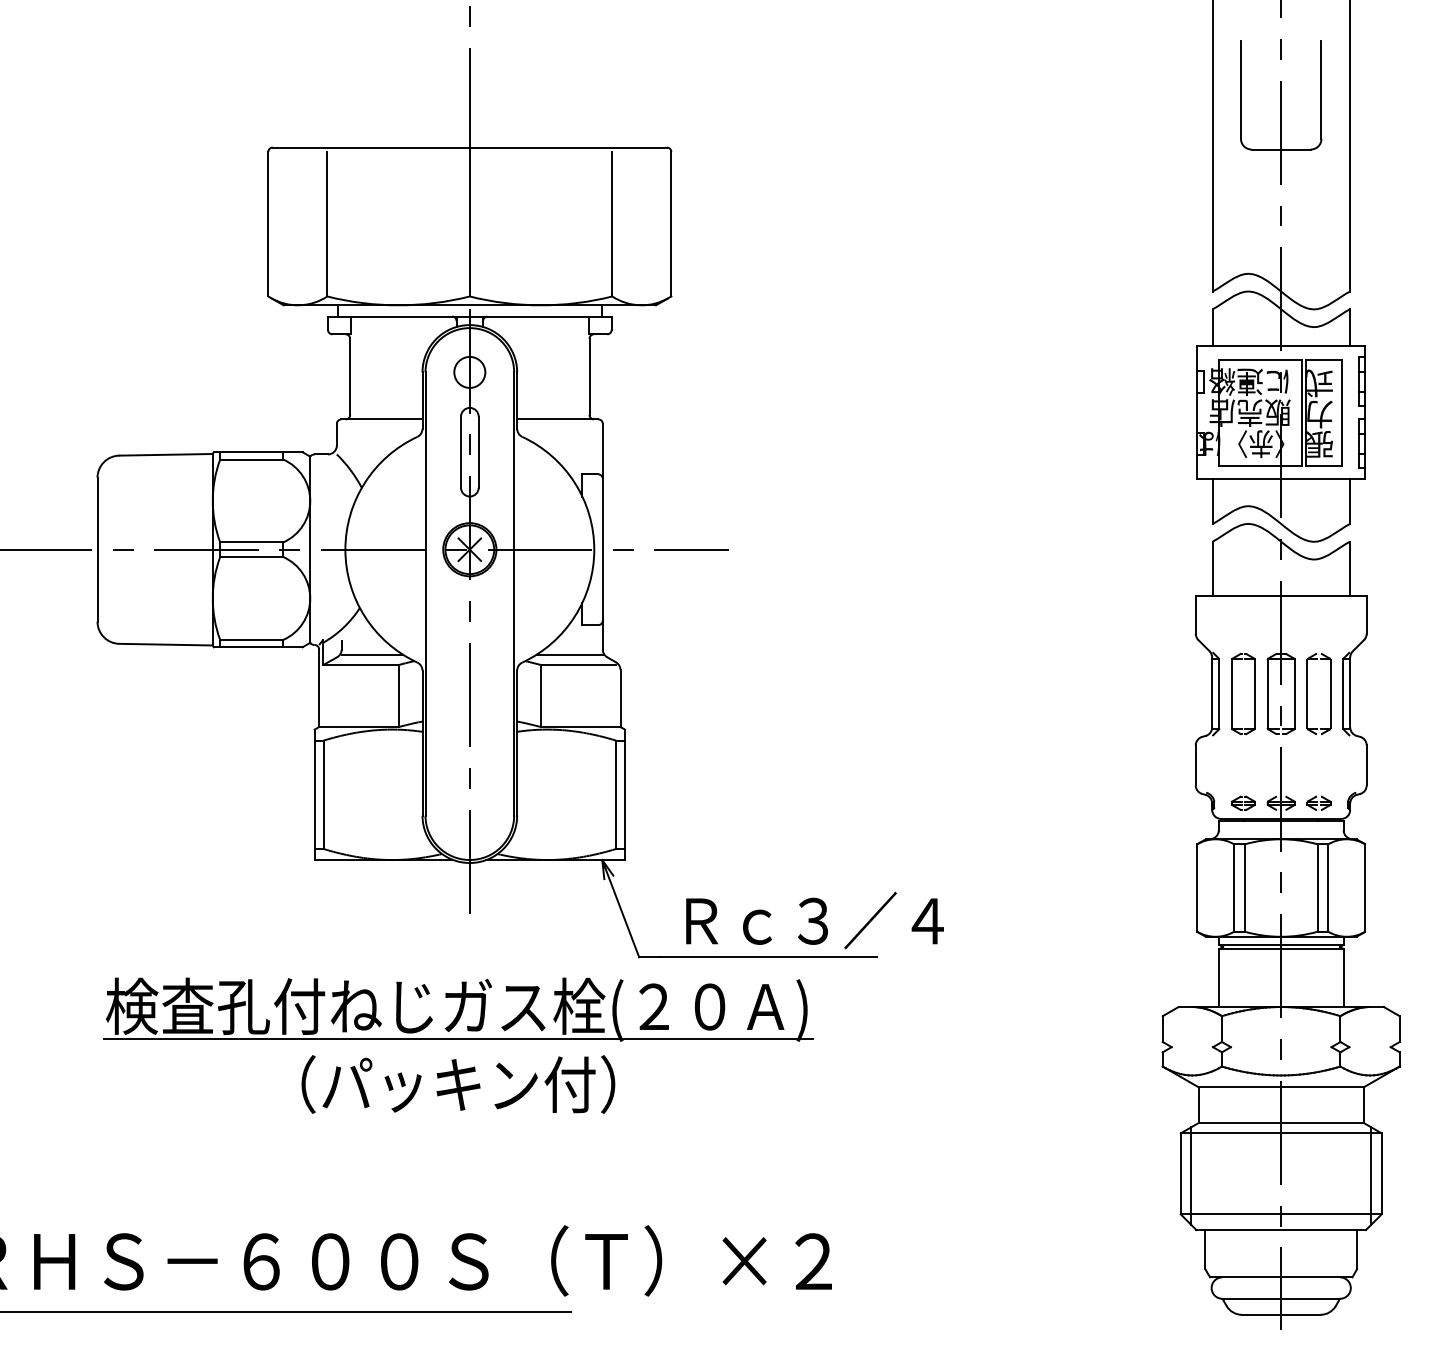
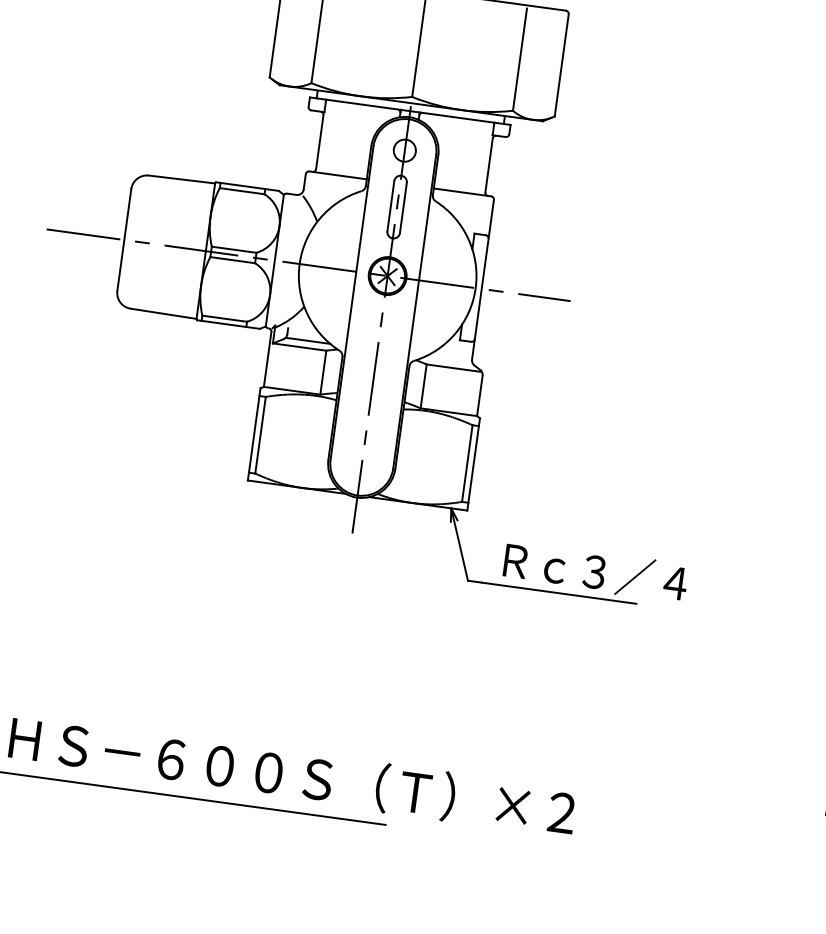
line: (569, 654) -> (448, 359), removed
part: (458, 1045) -> (331, 625), removed

